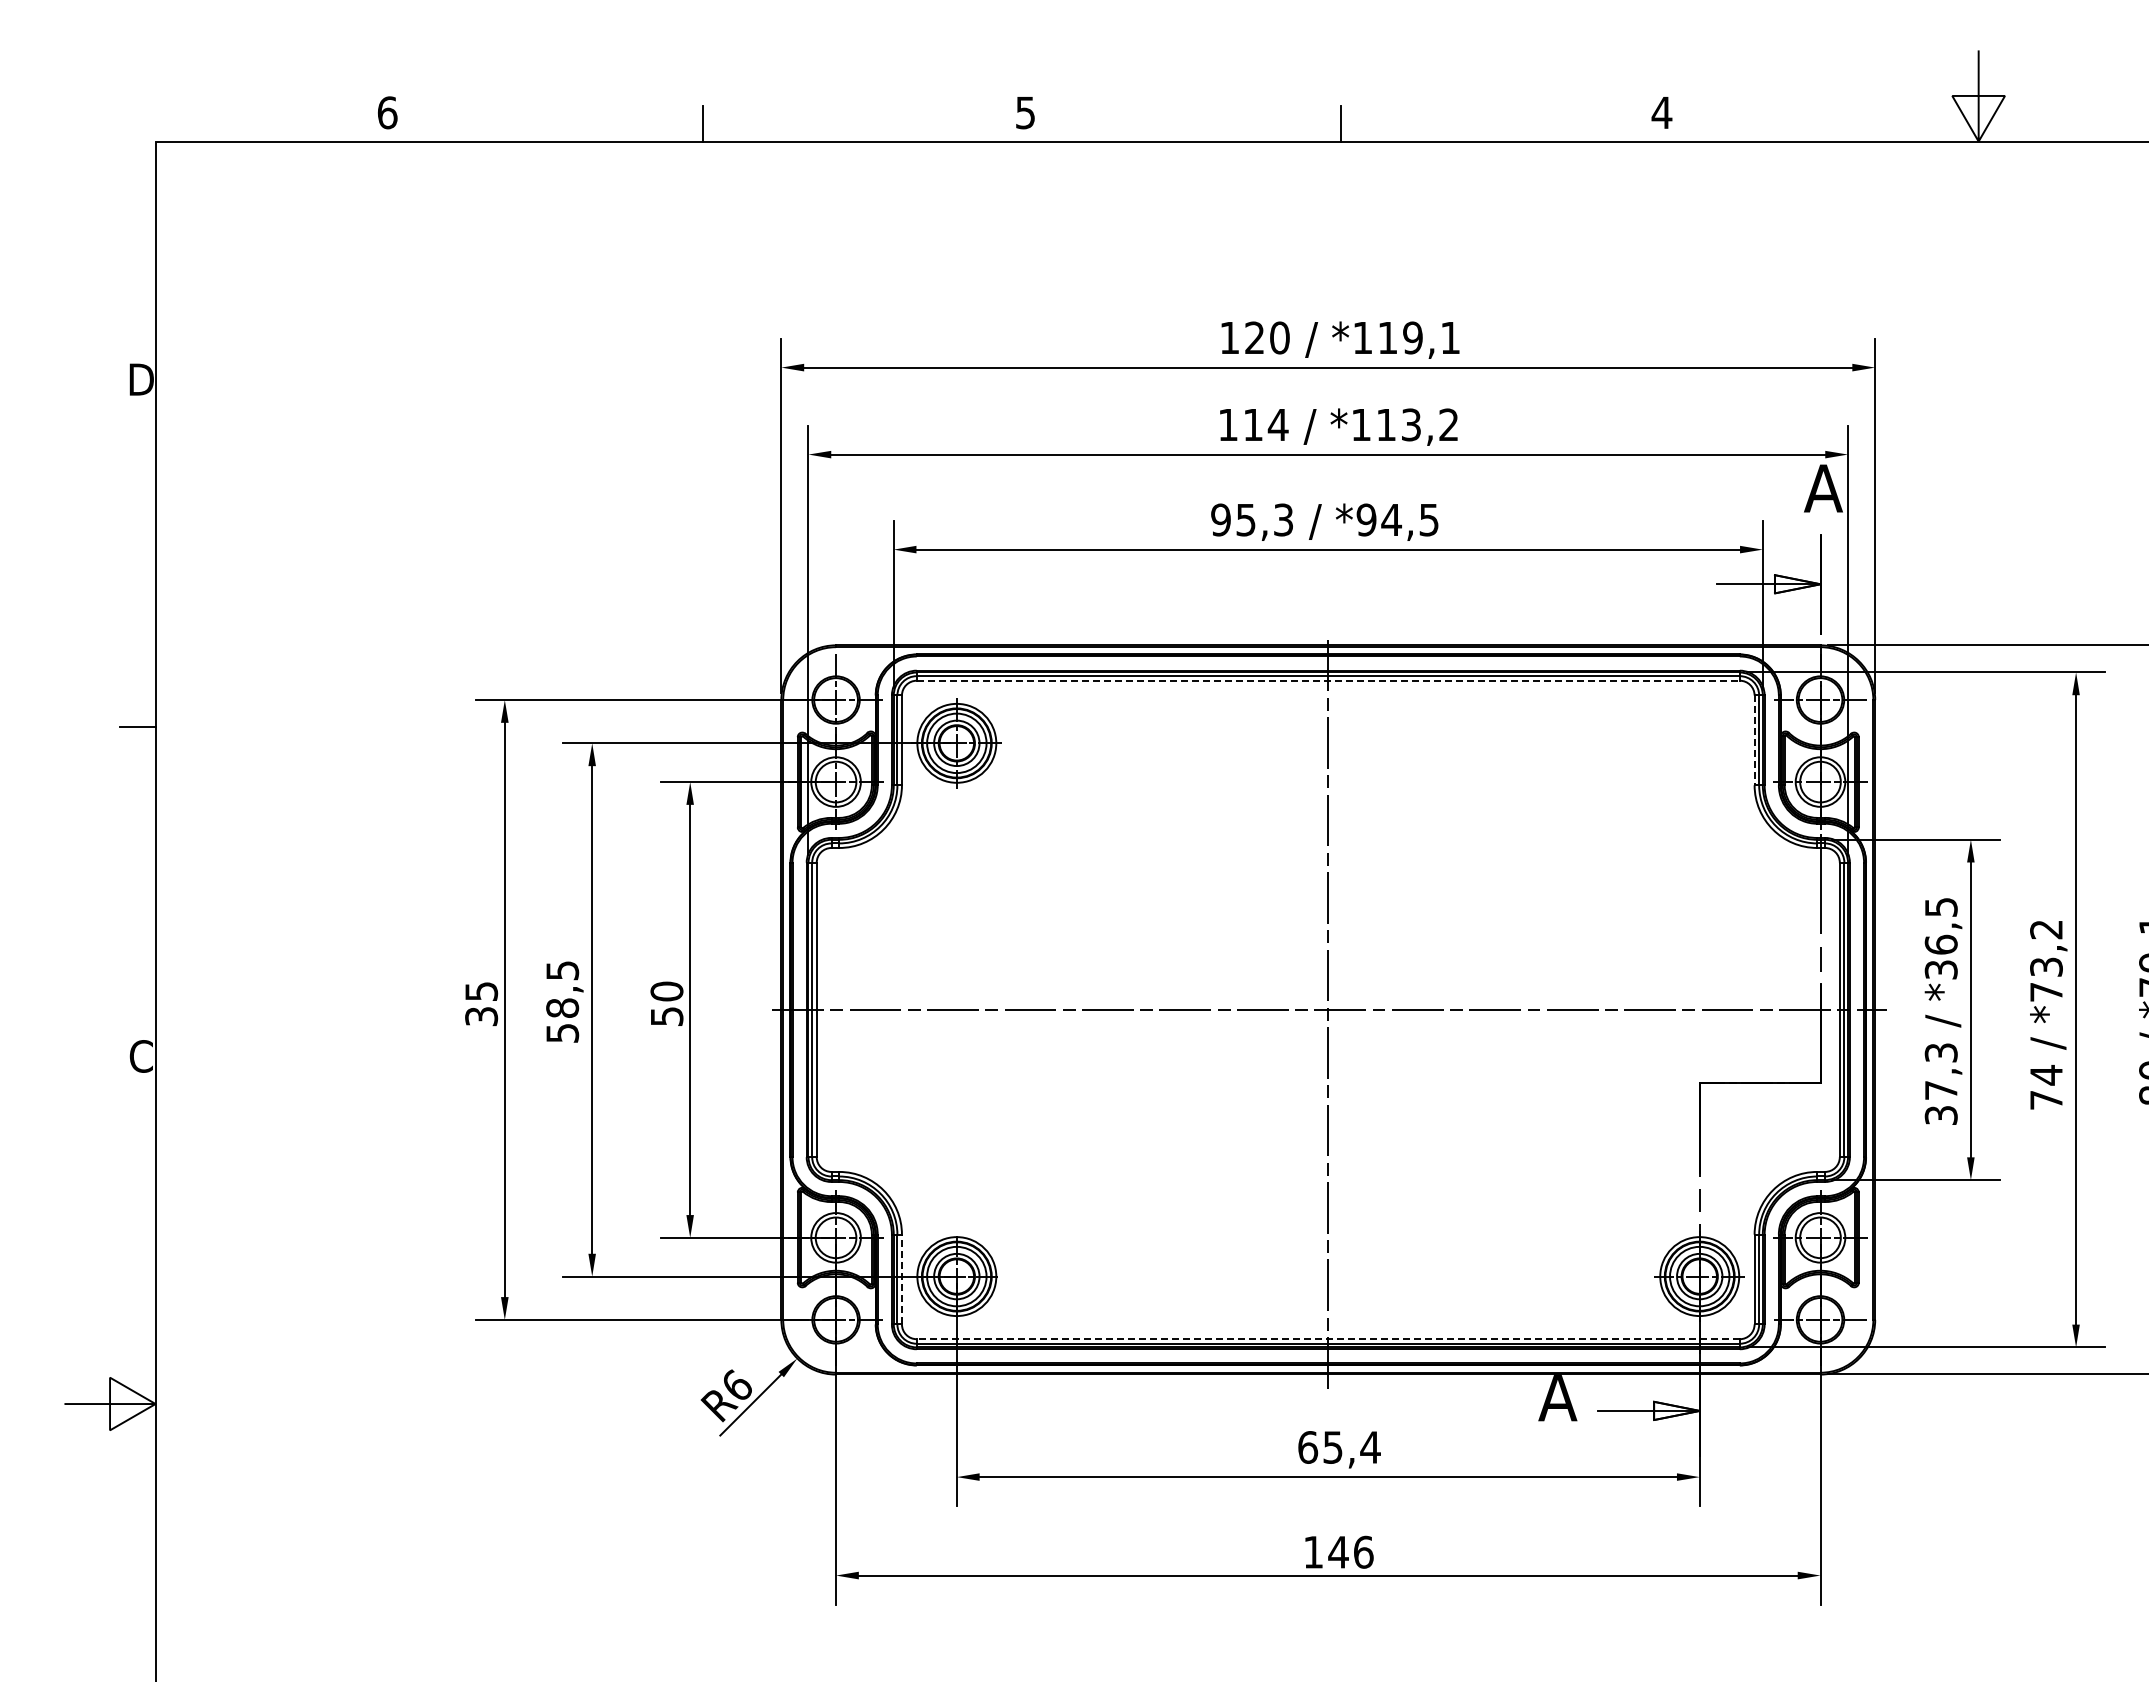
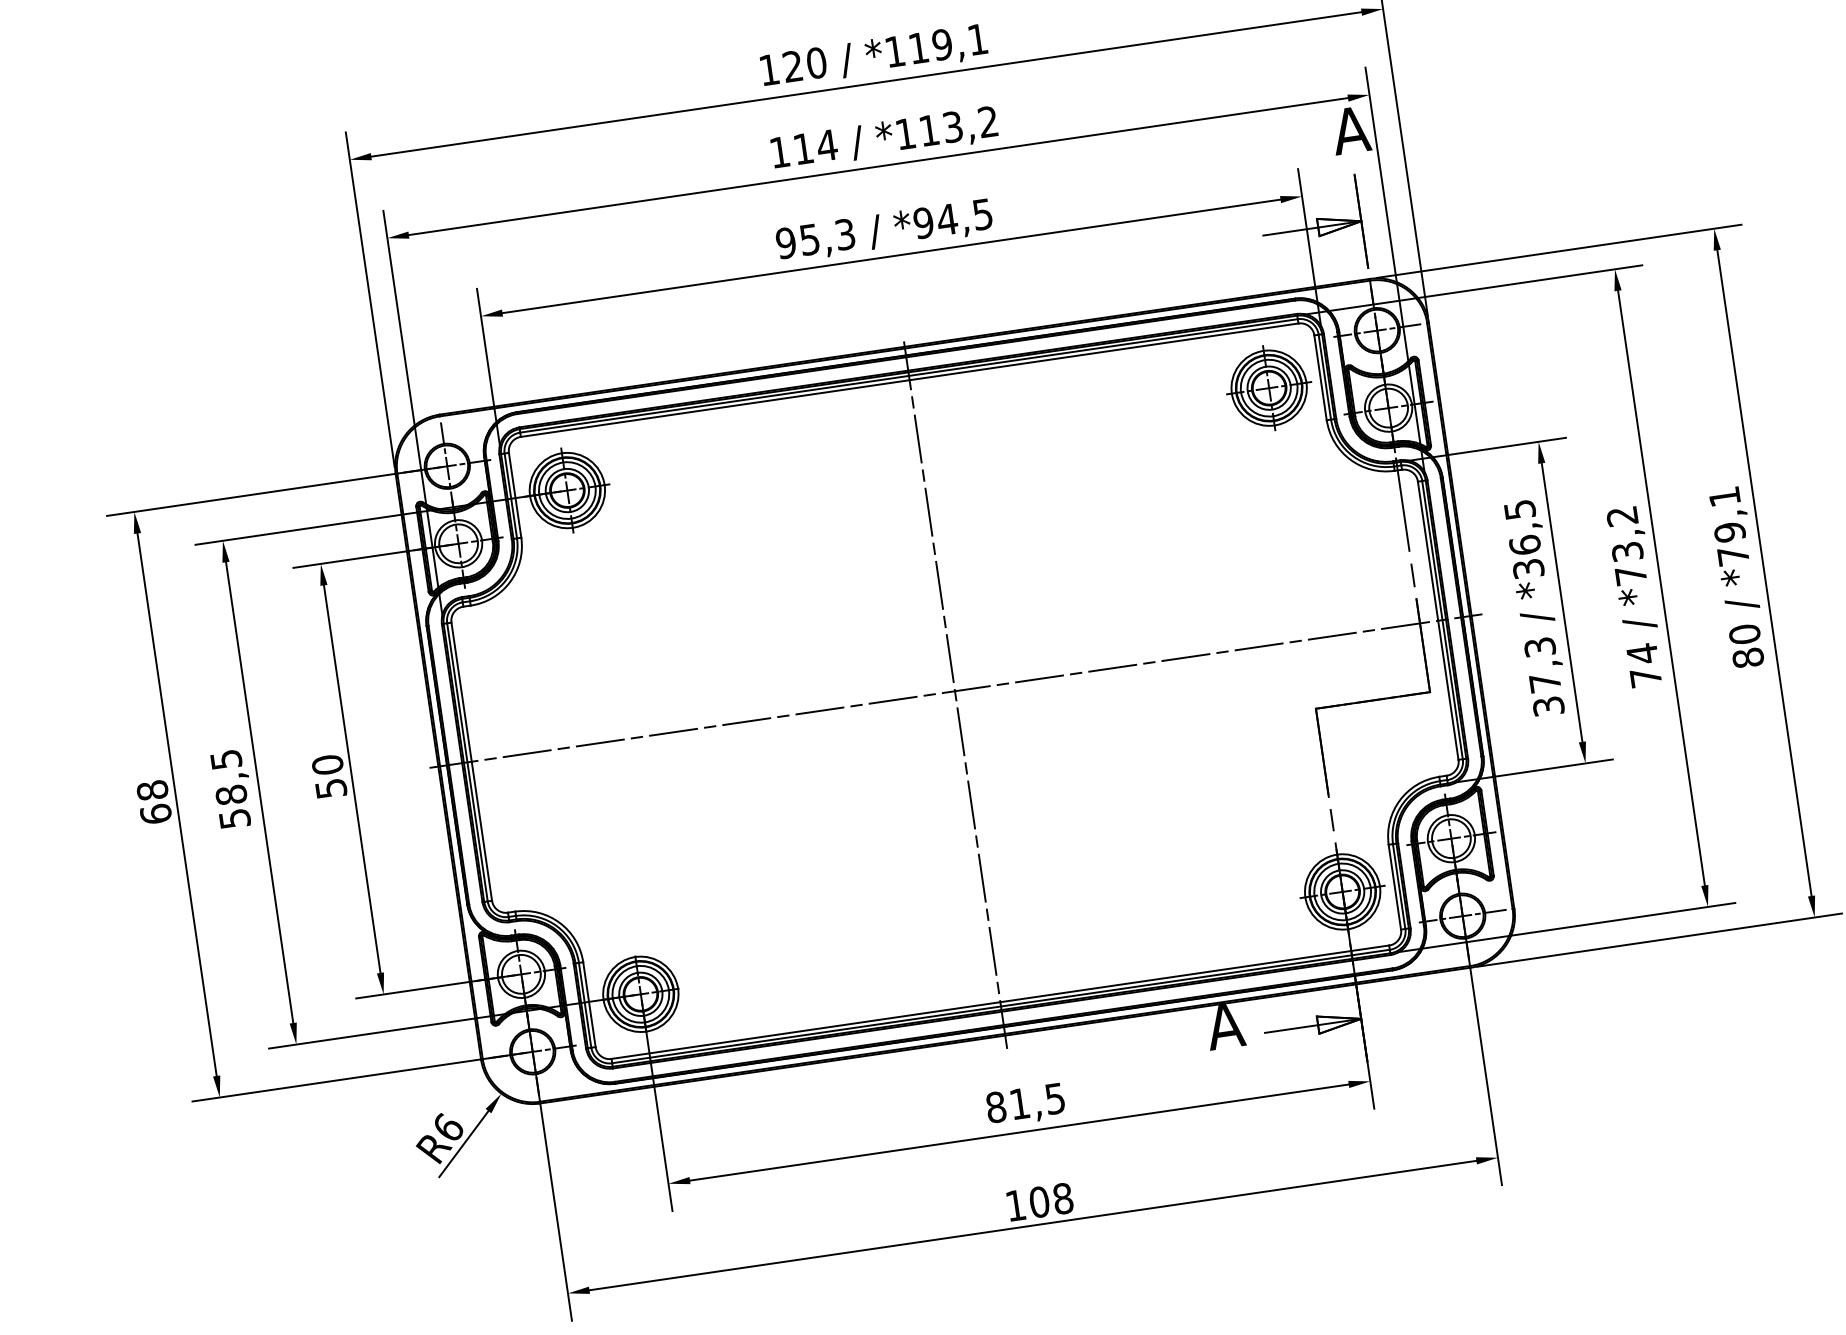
line: (1328, 680) -> (909, 379), dashed -> solid
line: (1754, 740) -> (1320, 377), dashed -> solid
part: (1699, 743) -> (1268, 388), added
text: (481, 1003) -> (154, 801), 35 -> 68
line: (901, 1279) -> (588, 1004), dashed -> solid
line: (1328, 1339) -> (1000, 1002), dashed -> solid
text: (1339, 1447) -> (1025, 1103), 65,4 -> 81,5
text: (1350, 1551) -> (1050, 1199), 146 -> 108

